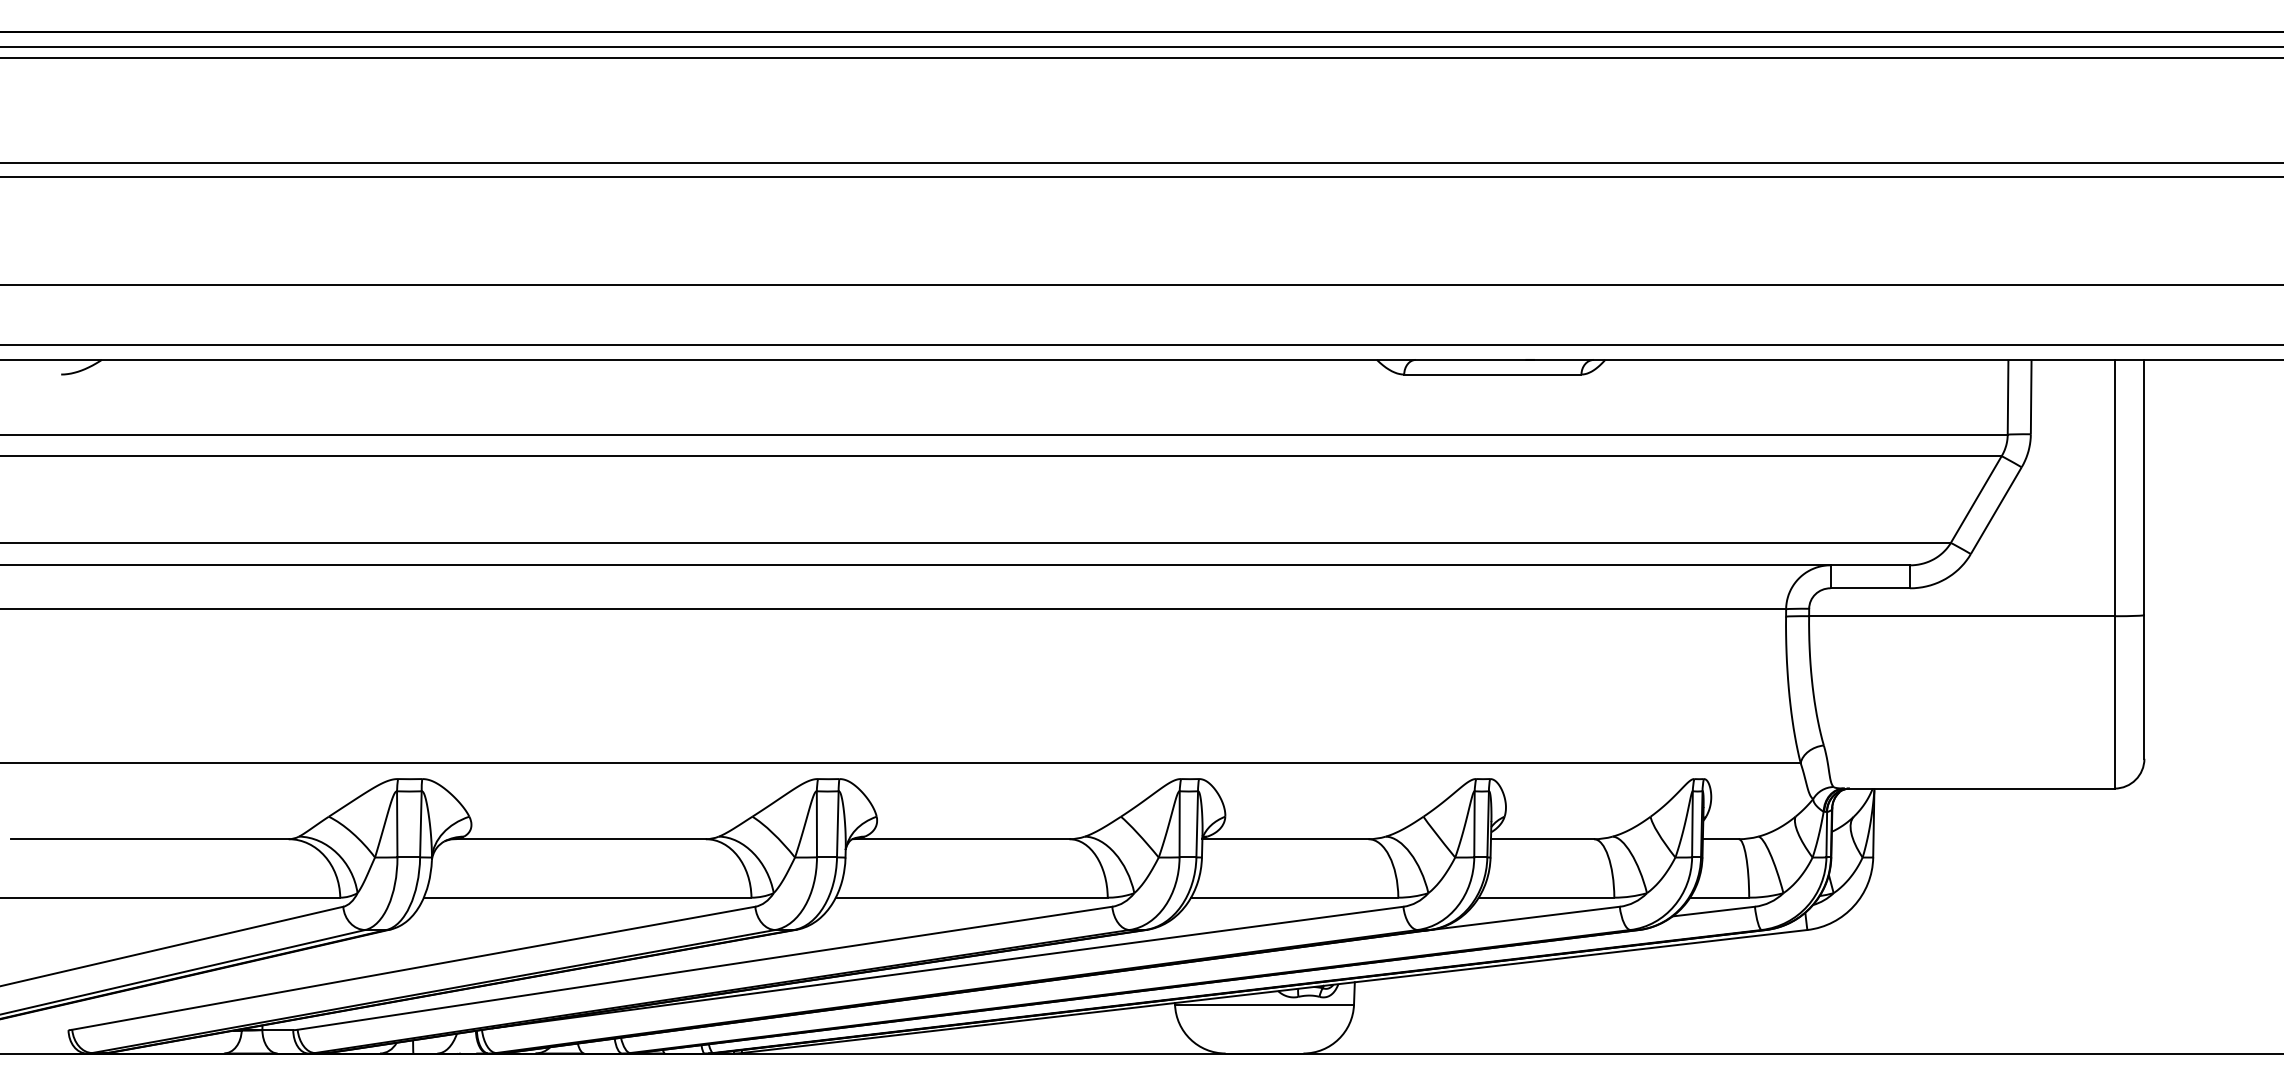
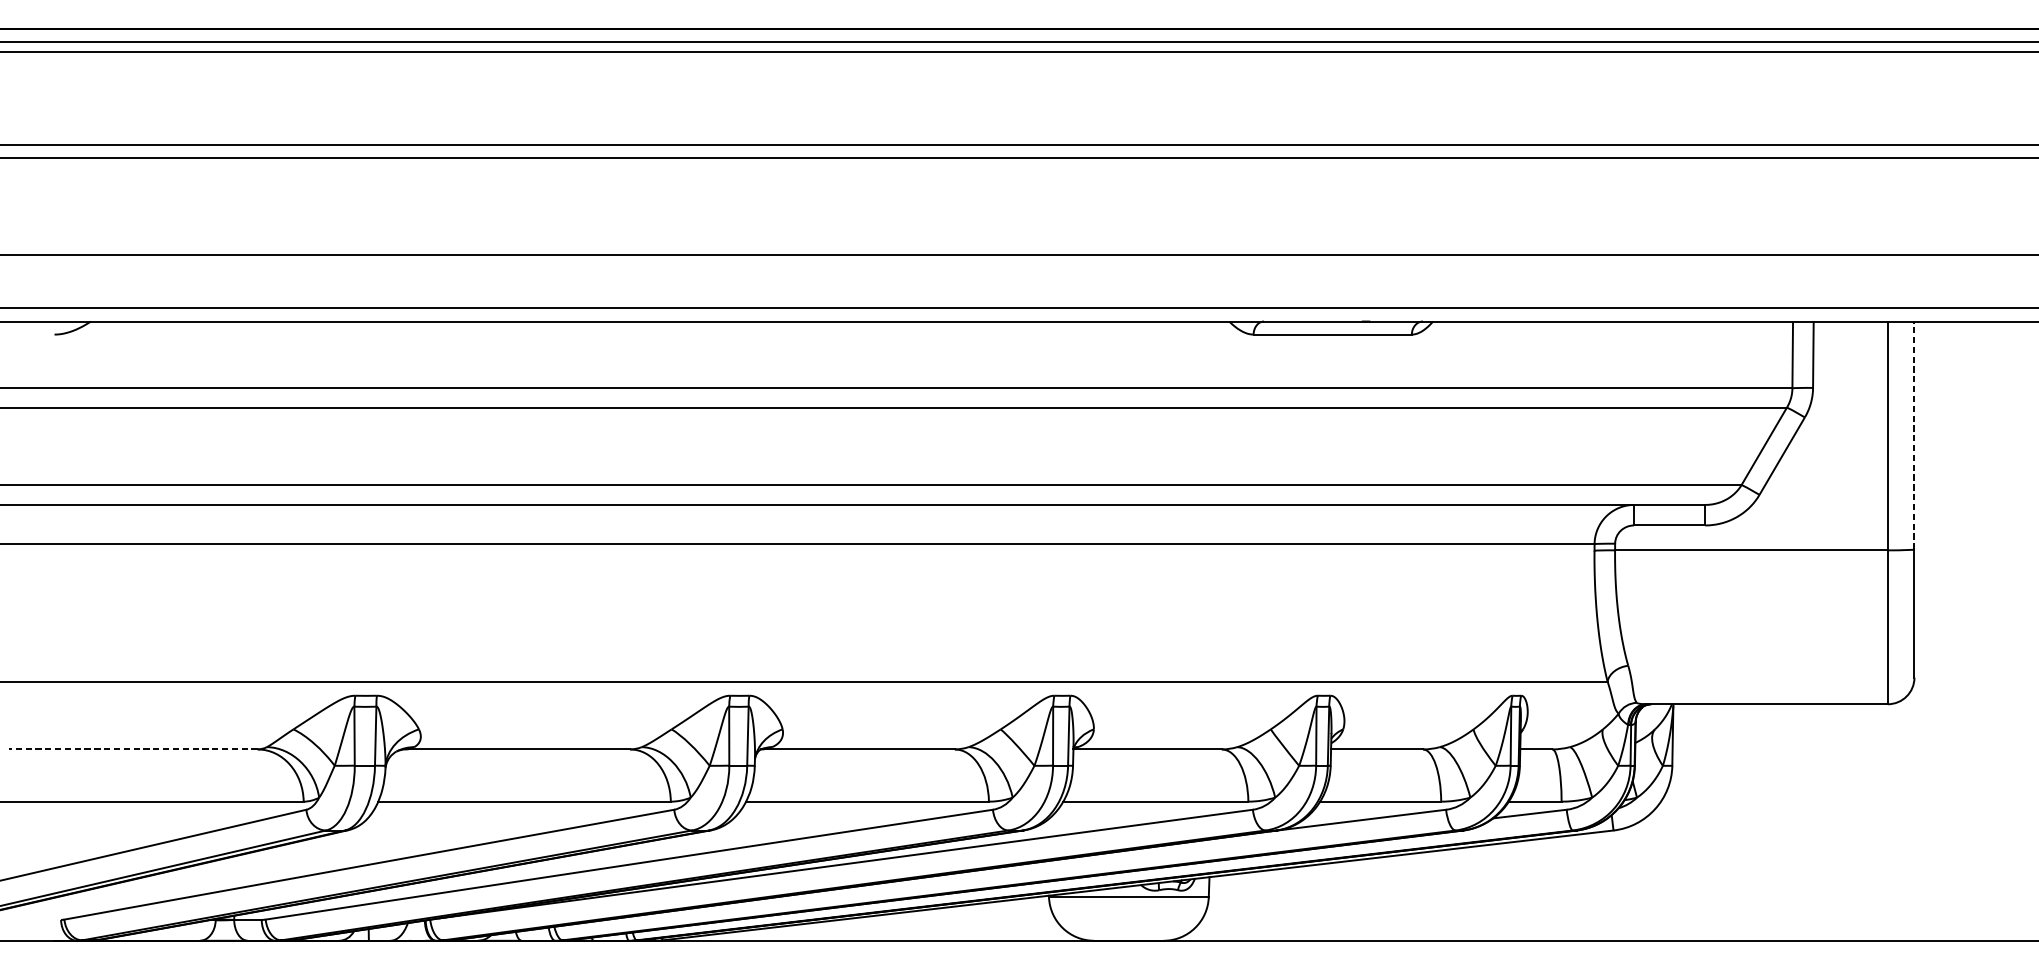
line: (2144, 487) -> (1914, 435), solid -> dashed
line: (149, 839) -> (133, 749), solid -> dashed

